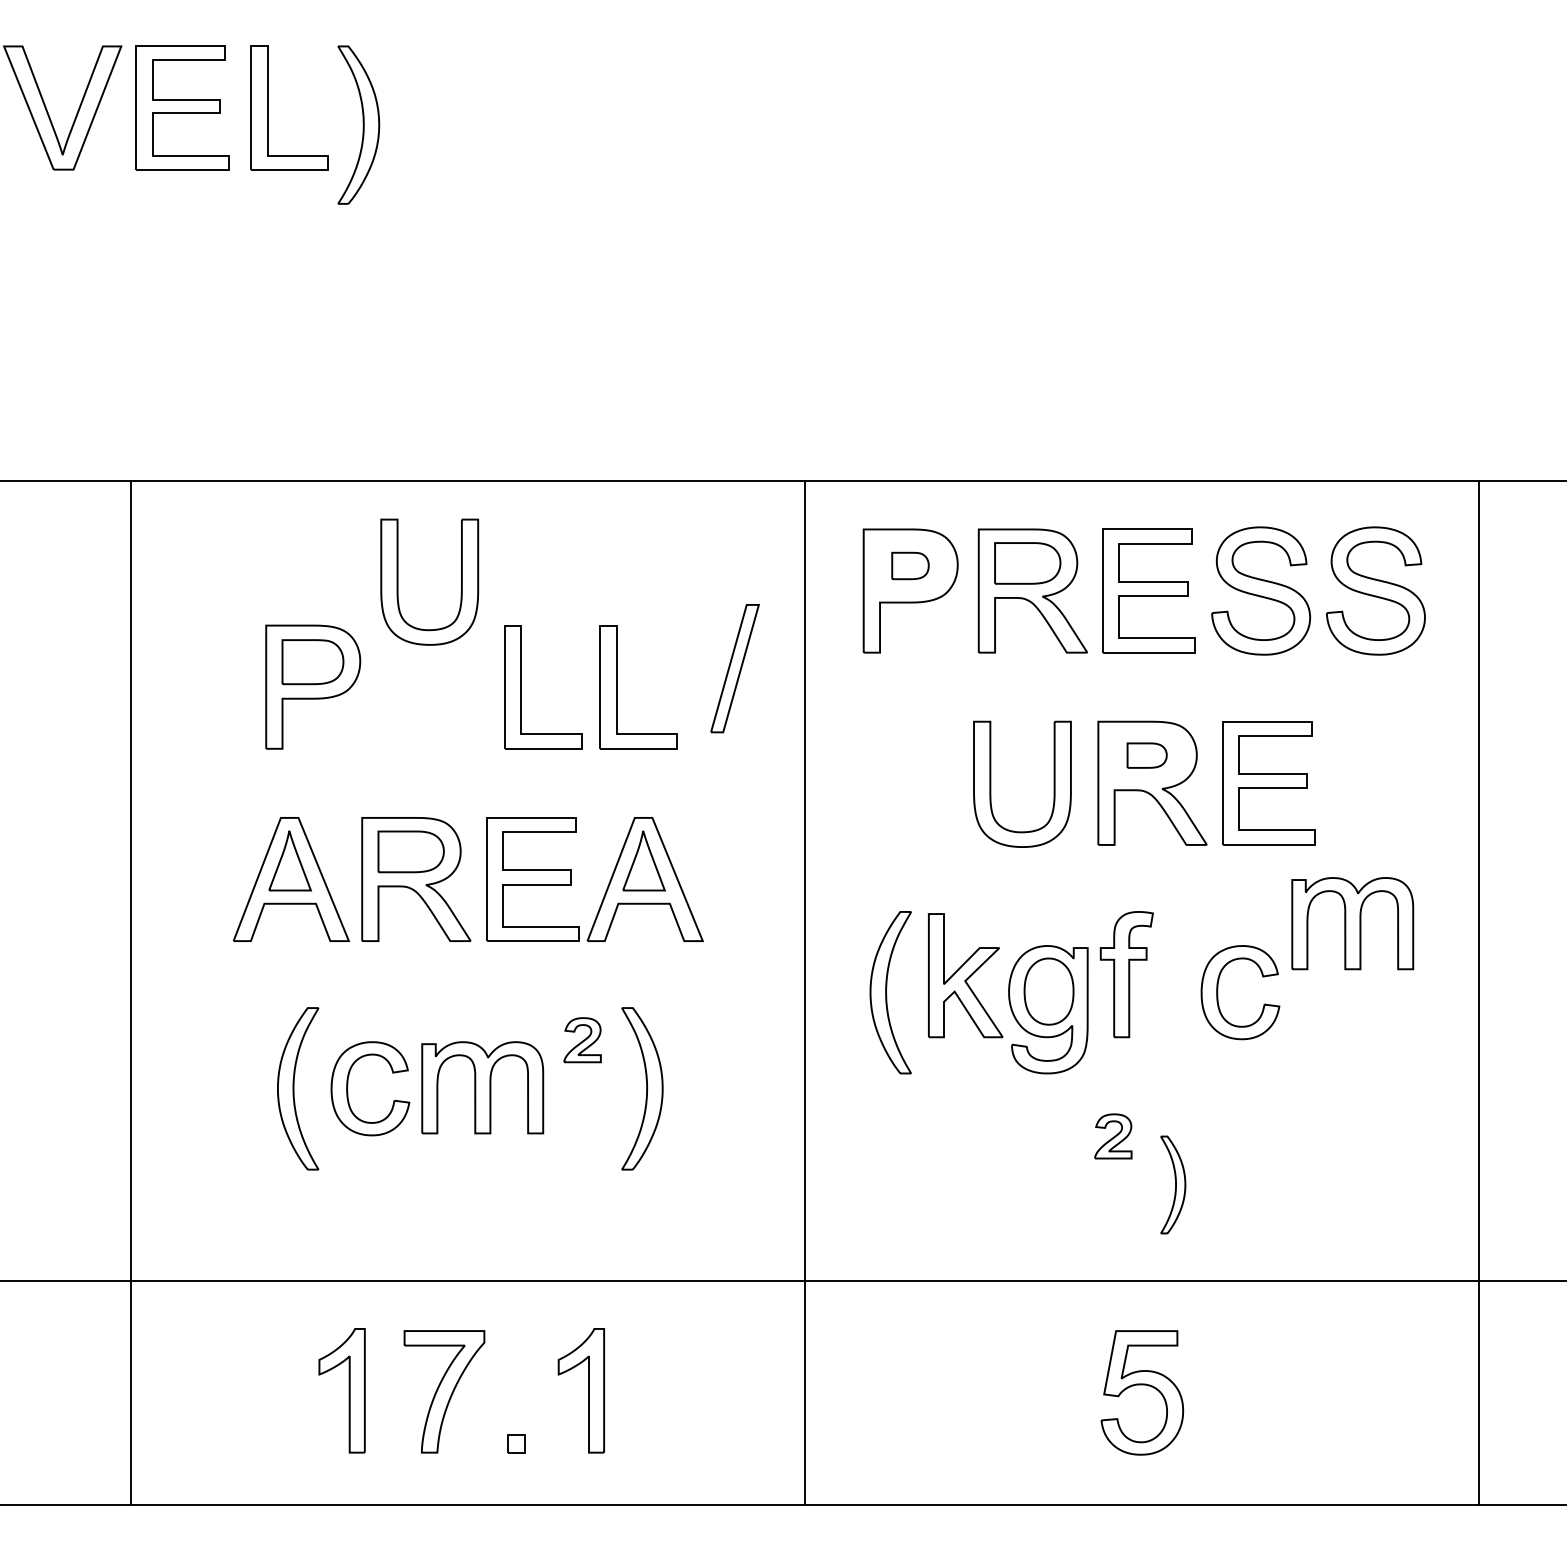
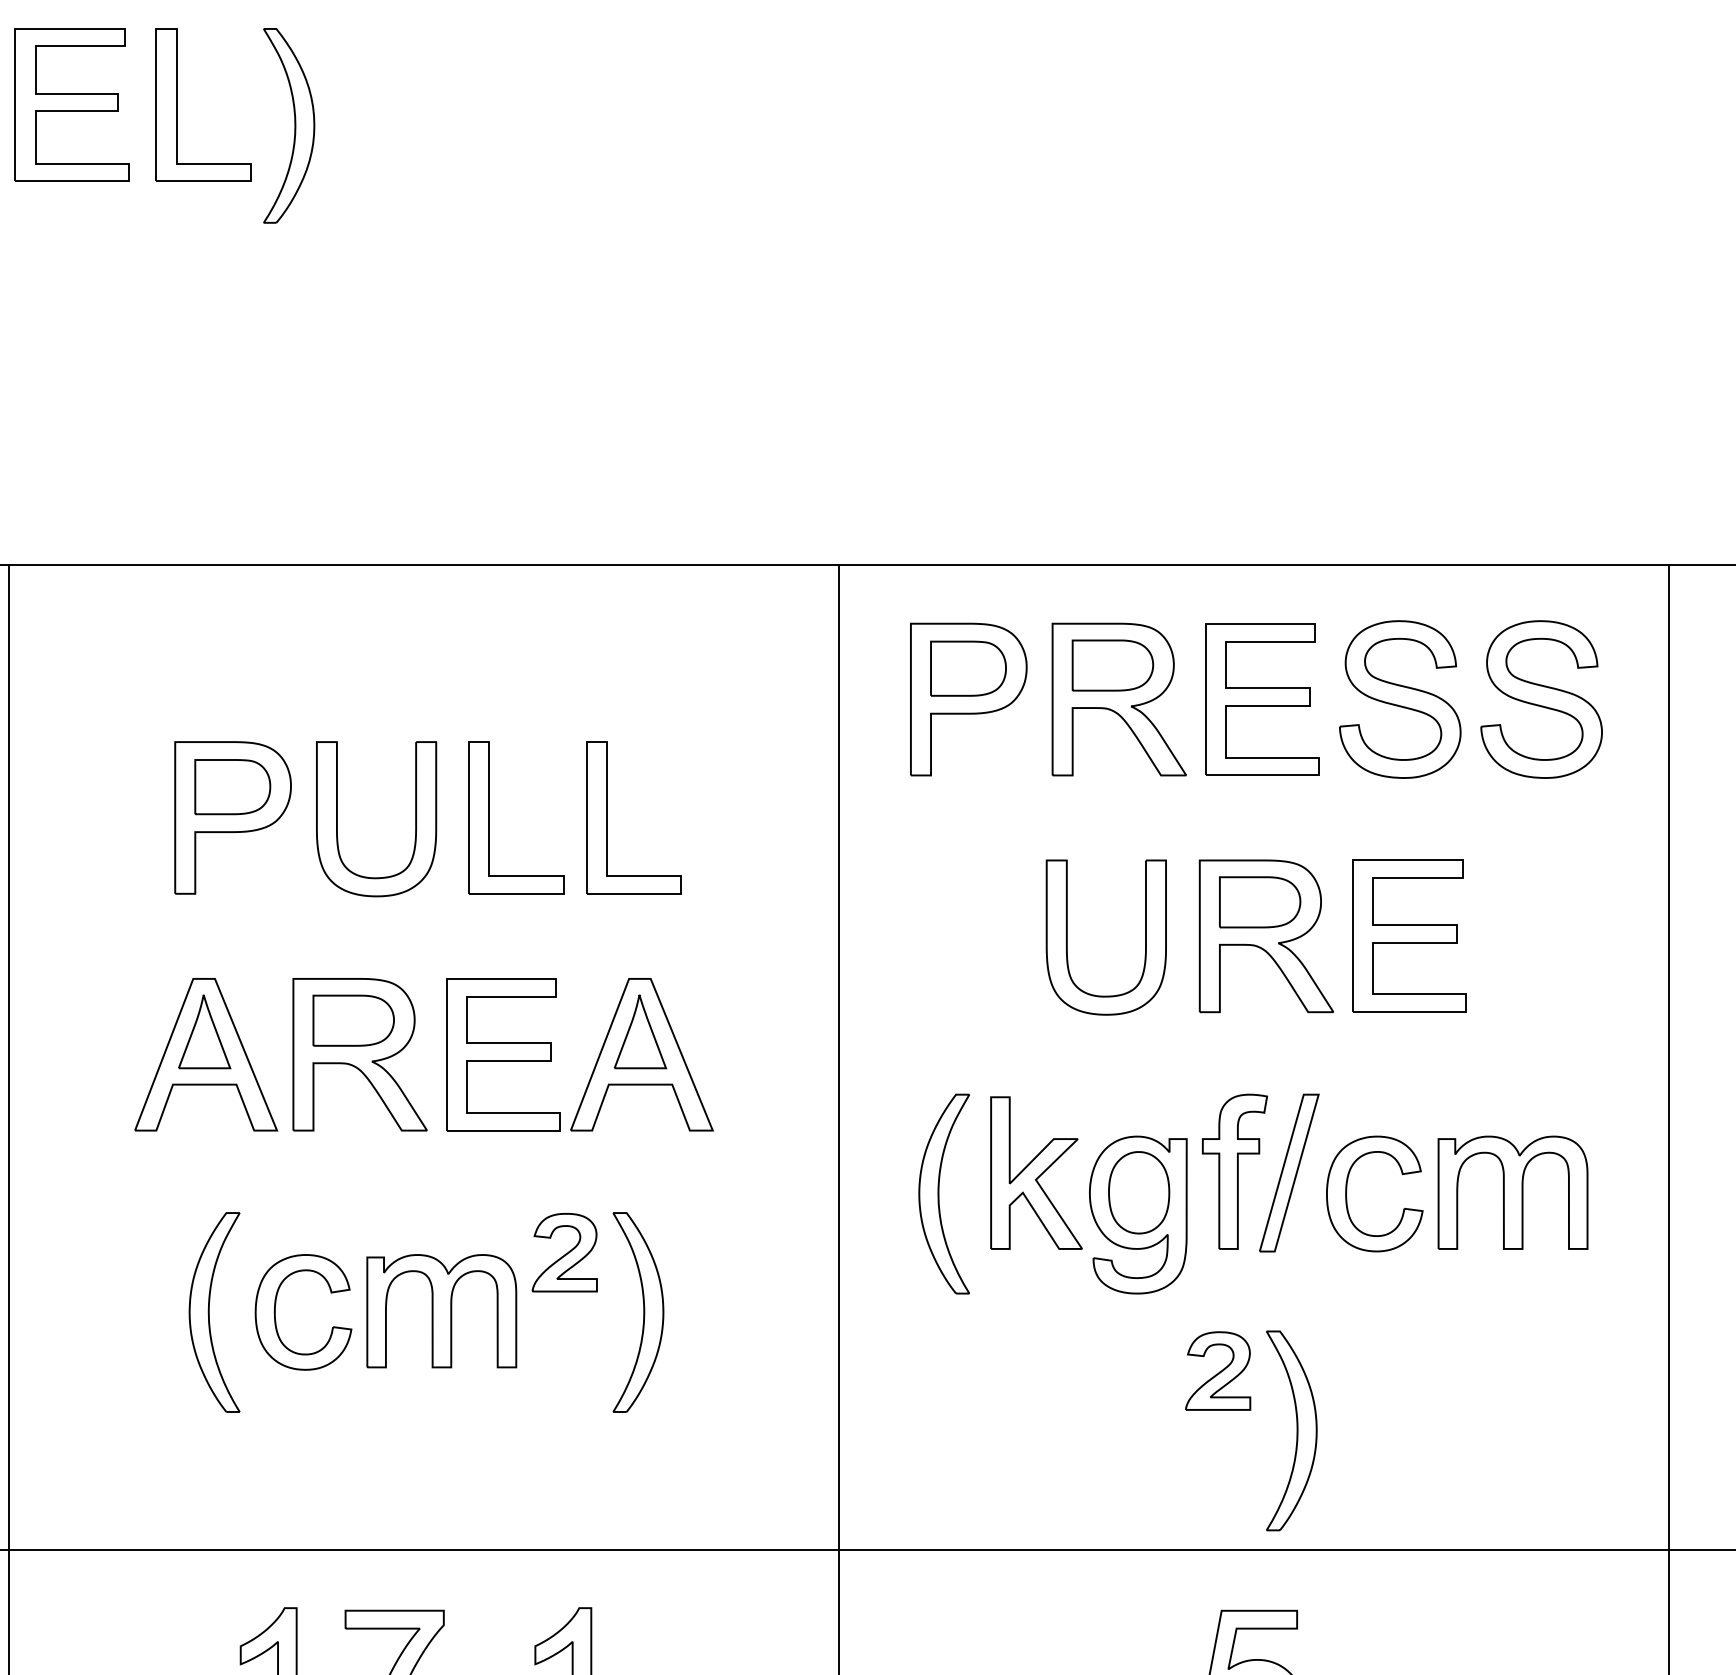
part: (910, 565) -> (968, 668), size x1.67
part: (398, 581) -> (338, 818), moved
part: (734, 668) -> (1288, 1172), moved
part: (1146, 755) -> (1259, 902), size x1.67
part: (1352, 923) -> (1512, 1192), moved
part: (582, 1039) -> (564, 1251), size x1.43
part: (1113, 1136) -> (1218, 1371), size x1.43
part: (1173, 1184) -> (1292, 1430), size x1.67

